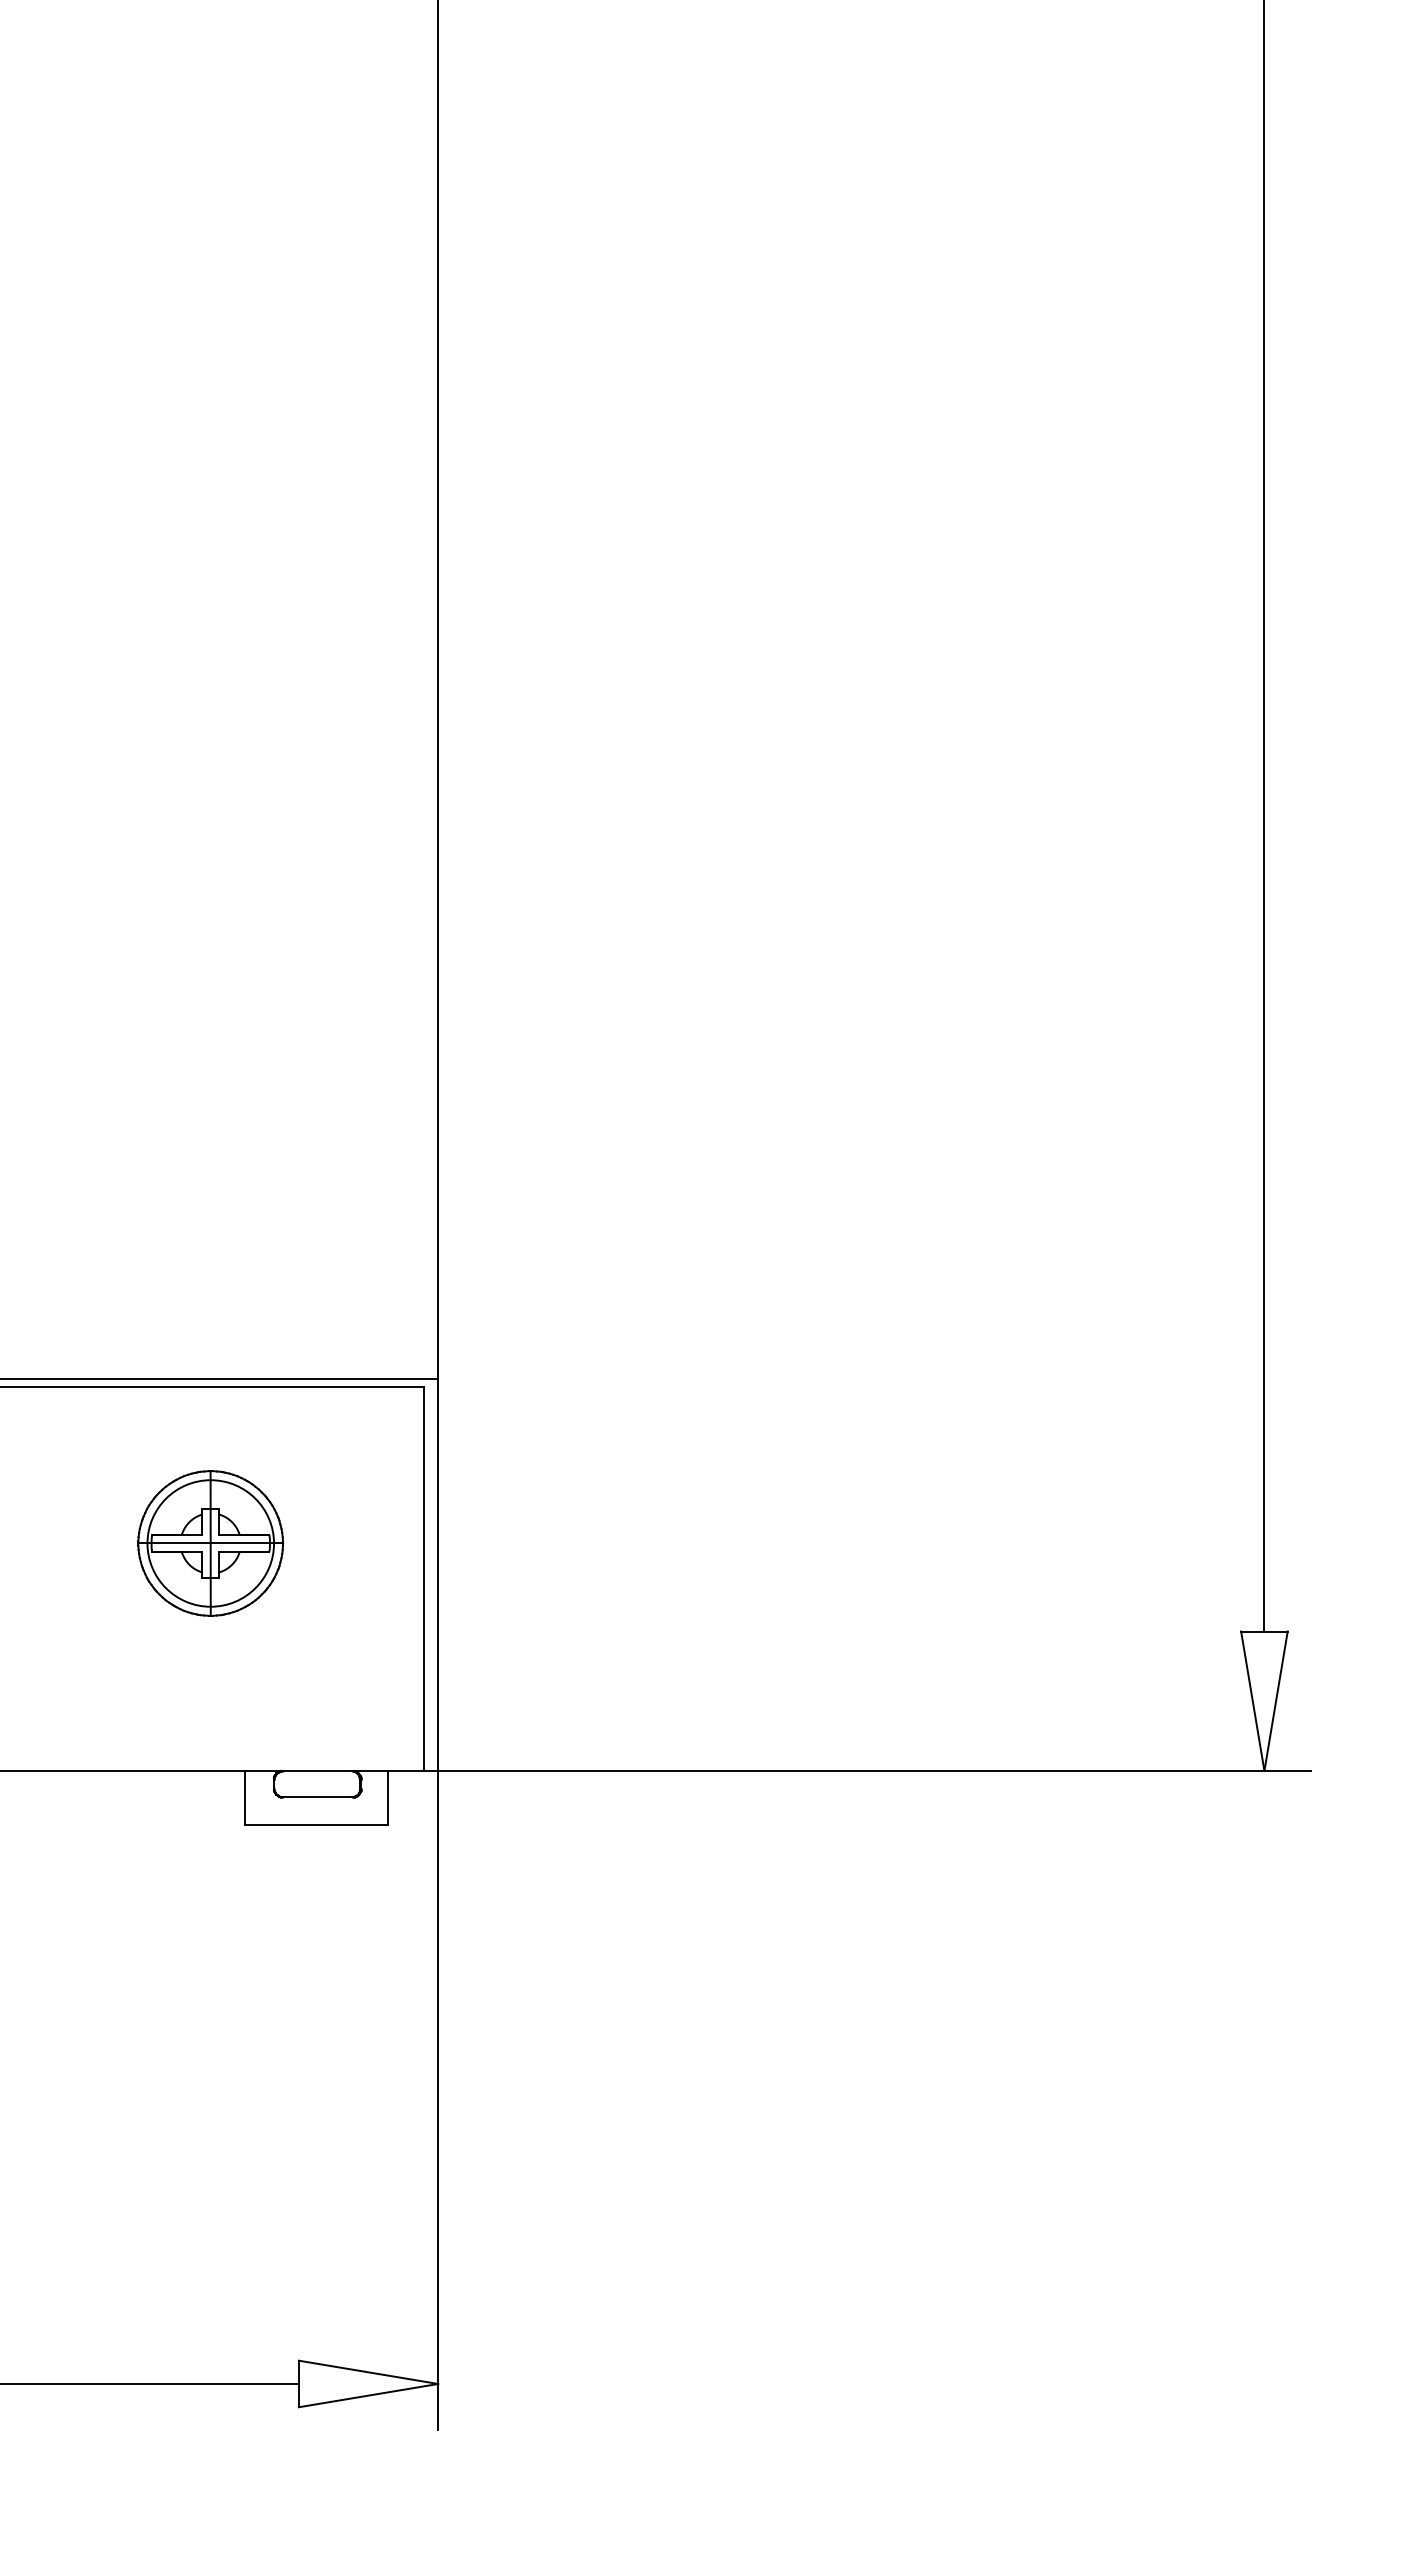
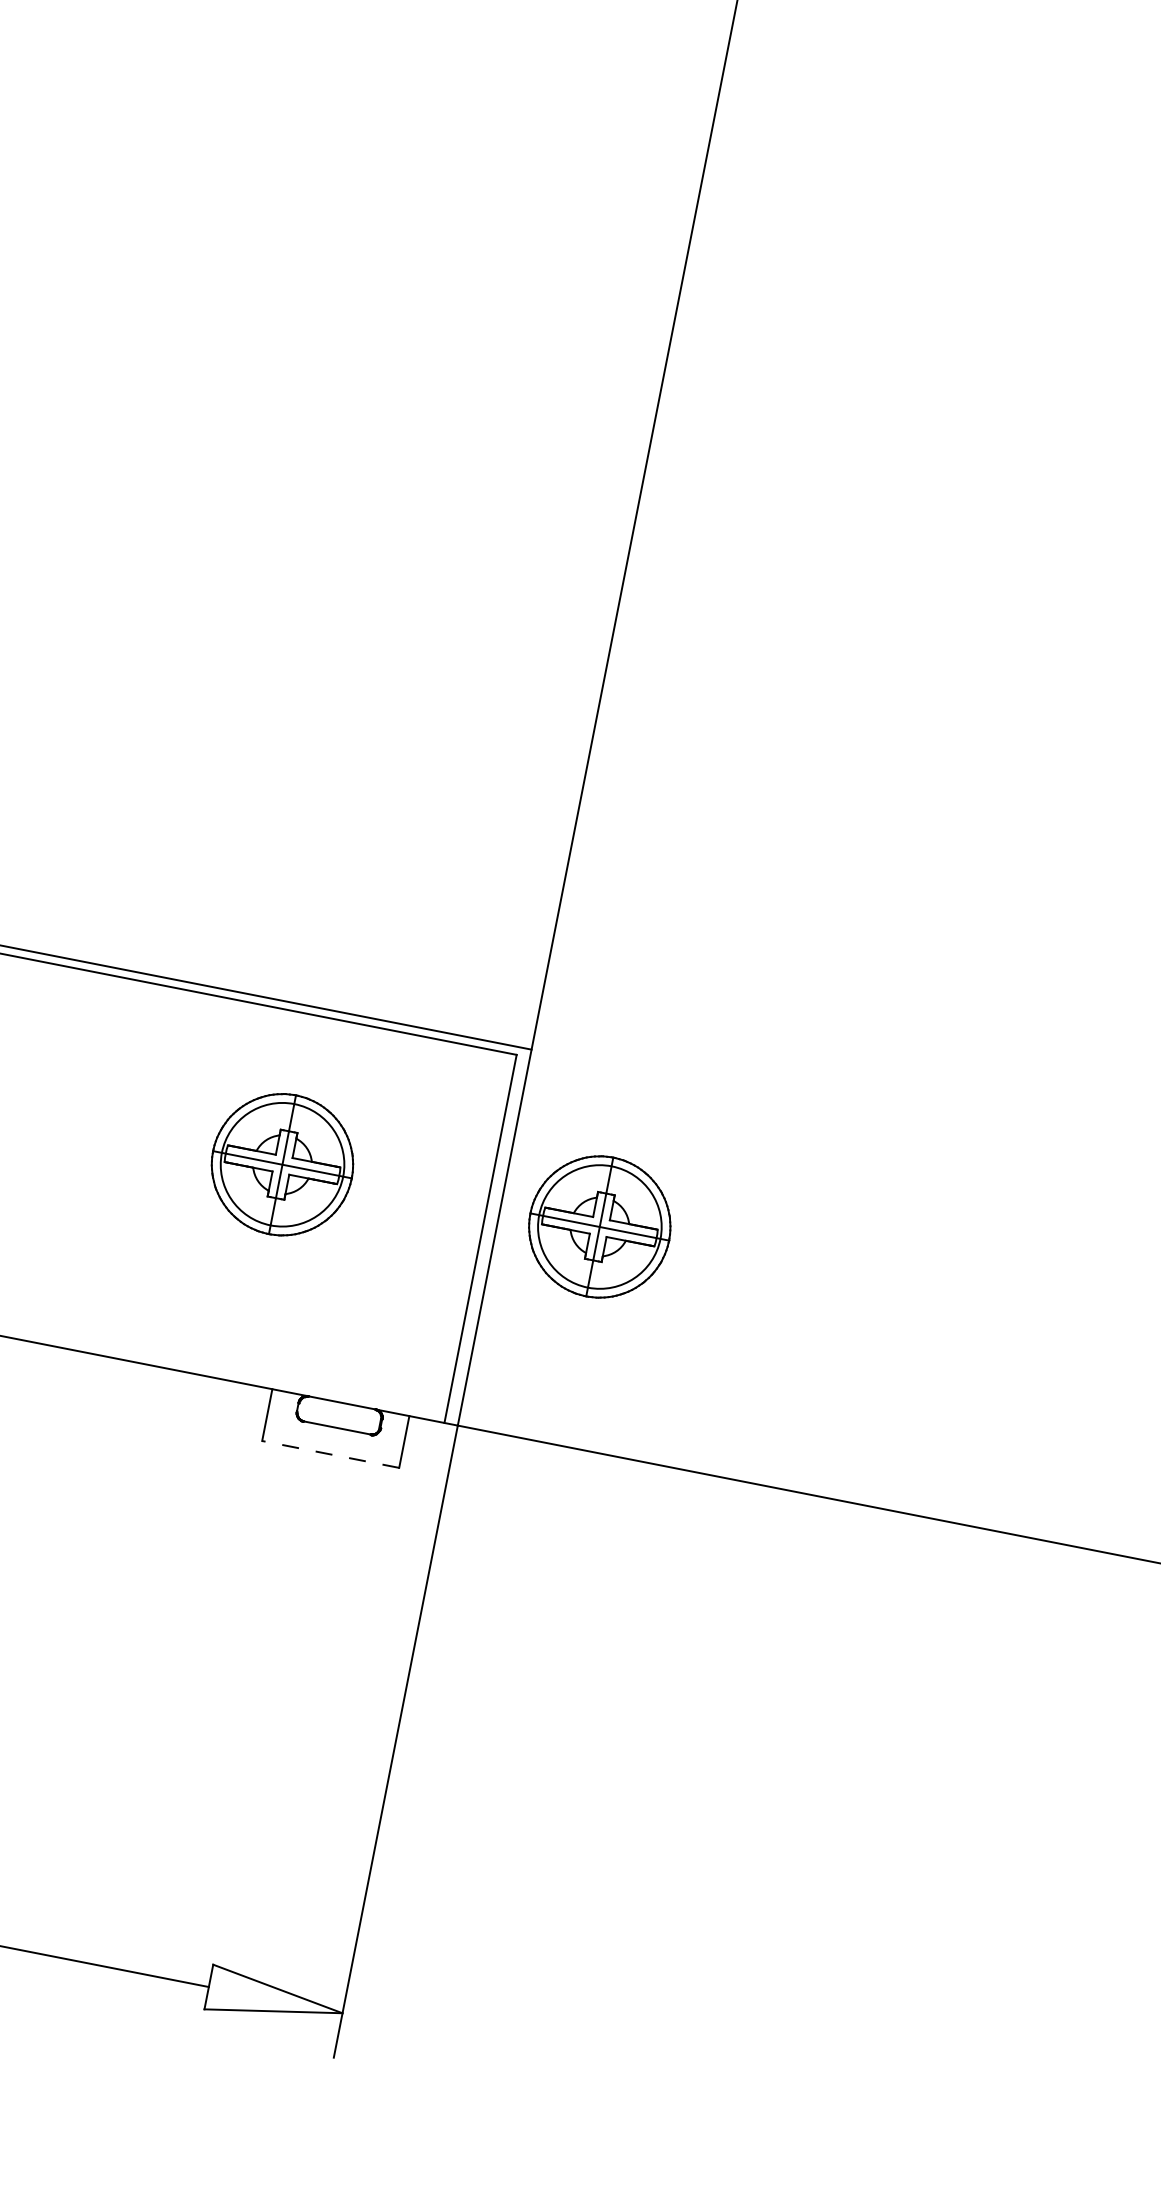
part: (541, 1543) -> (599, 1226), added
line: (315, 1824) -> (330, 1453), solid -> dashed

